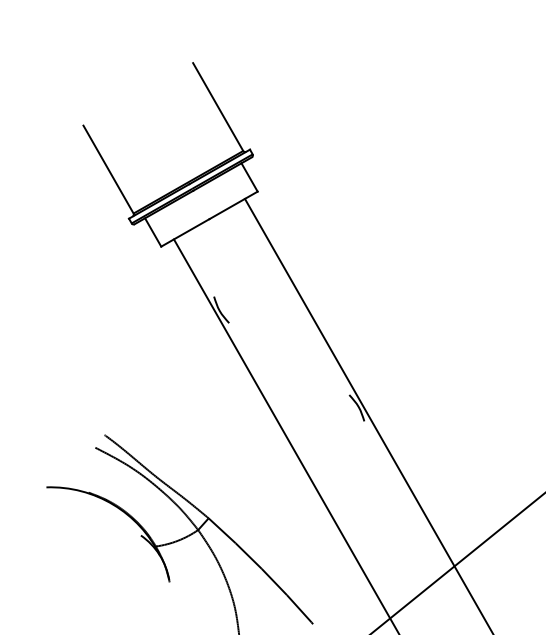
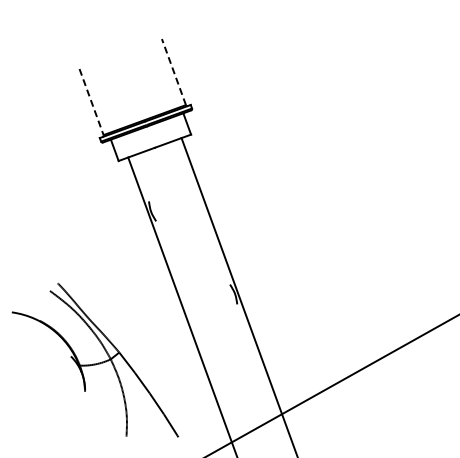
line: (217, 106) -> (173, 71), solid -> dashed
line: (108, 170) -> (91, 102), solid -> dashed

